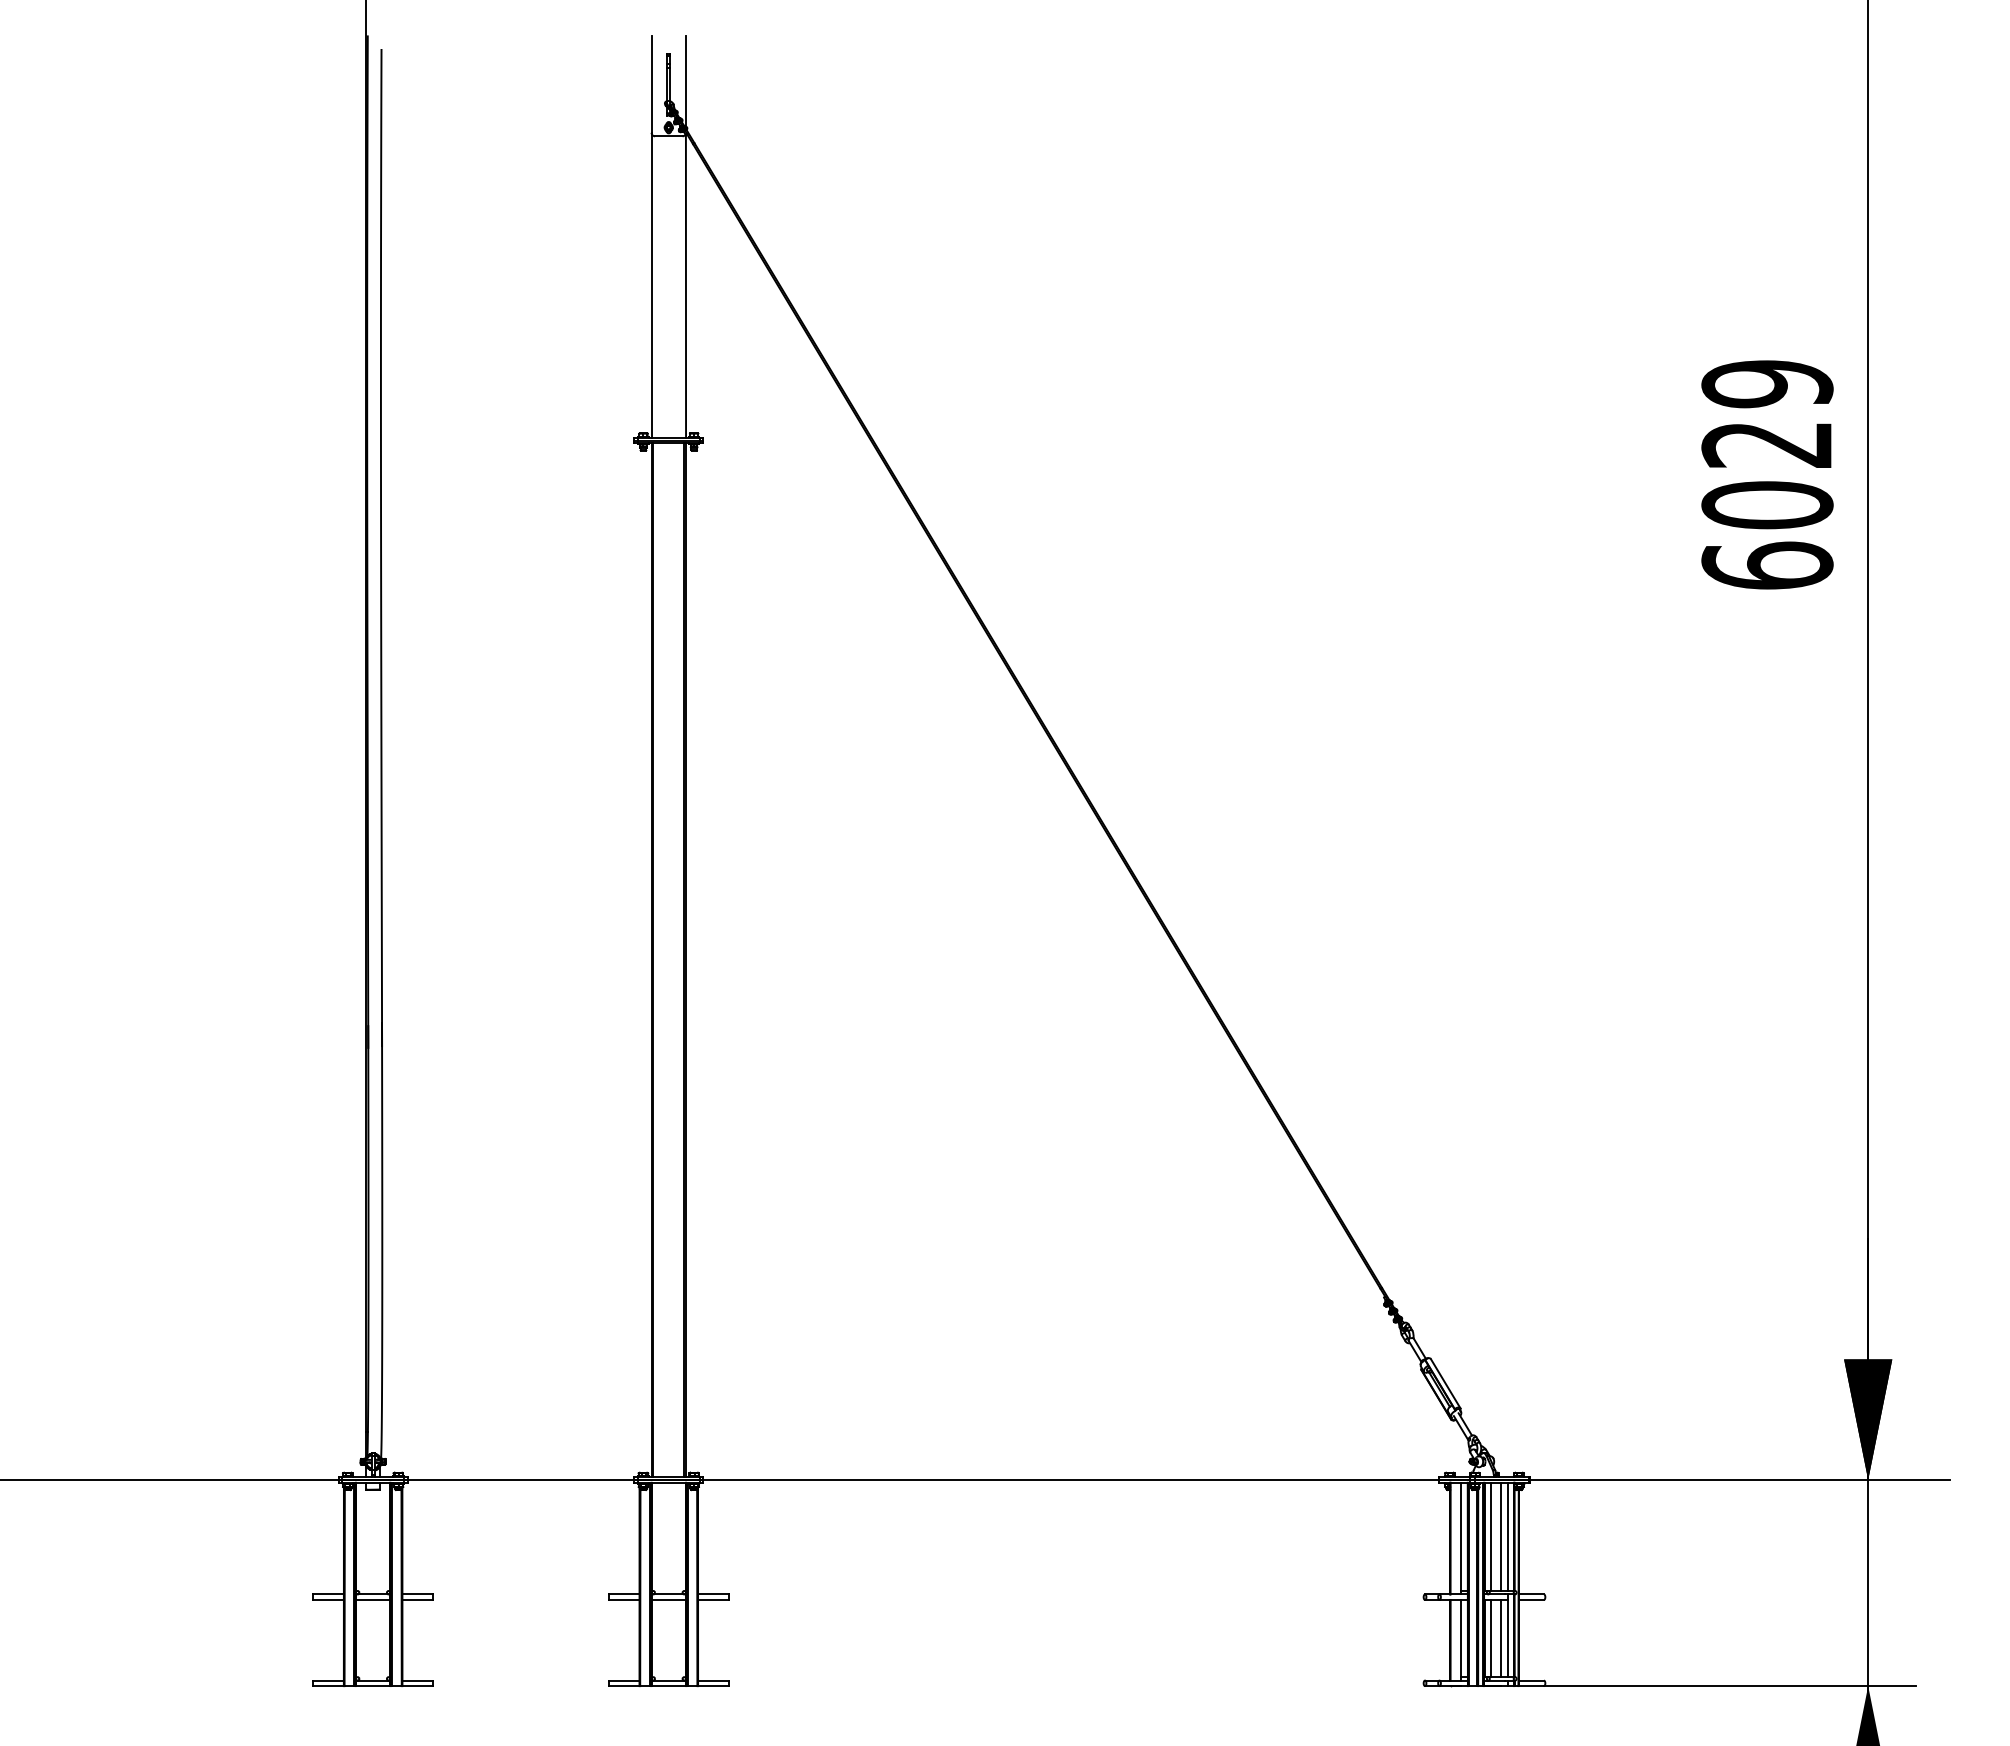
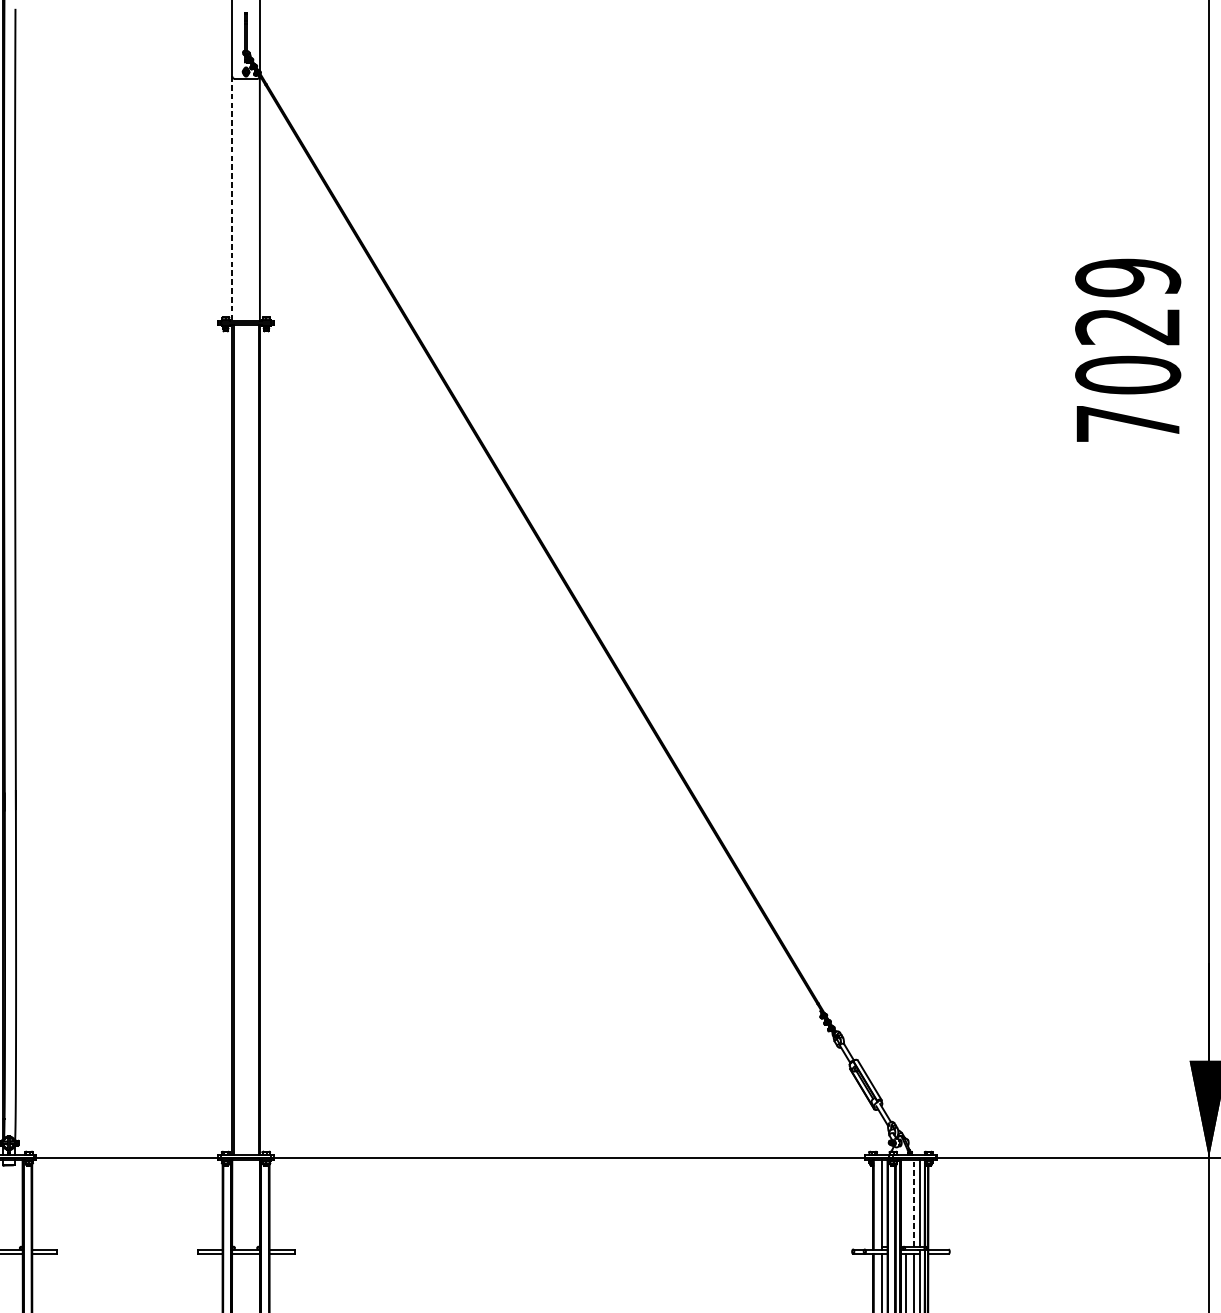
line: (651, 285) -> (232, 198), solid -> dashed
text: (1767, 565) -> (1128, 423), 6029 -> 7029
line: (1490, 1536) -> (905, 1203), removed
line: (1501, 1536) -> (914, 1203), solid -> dashed

